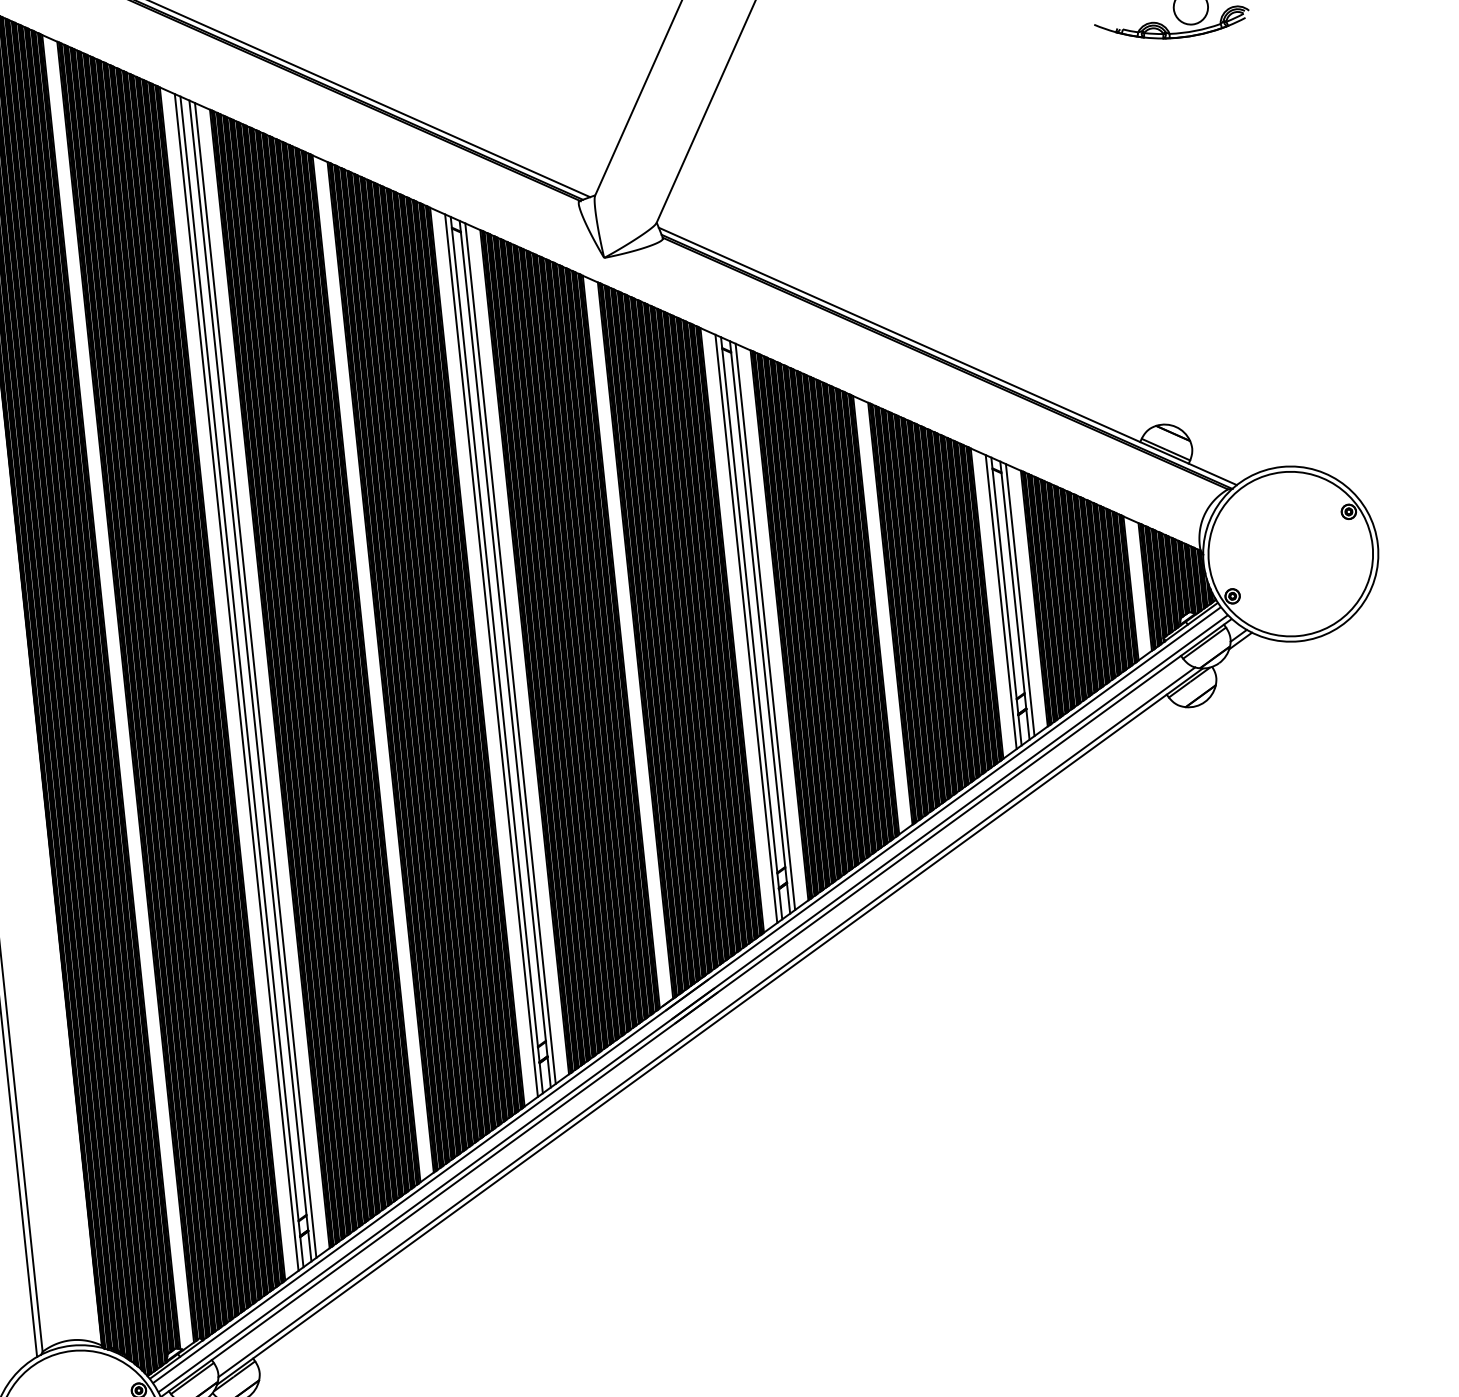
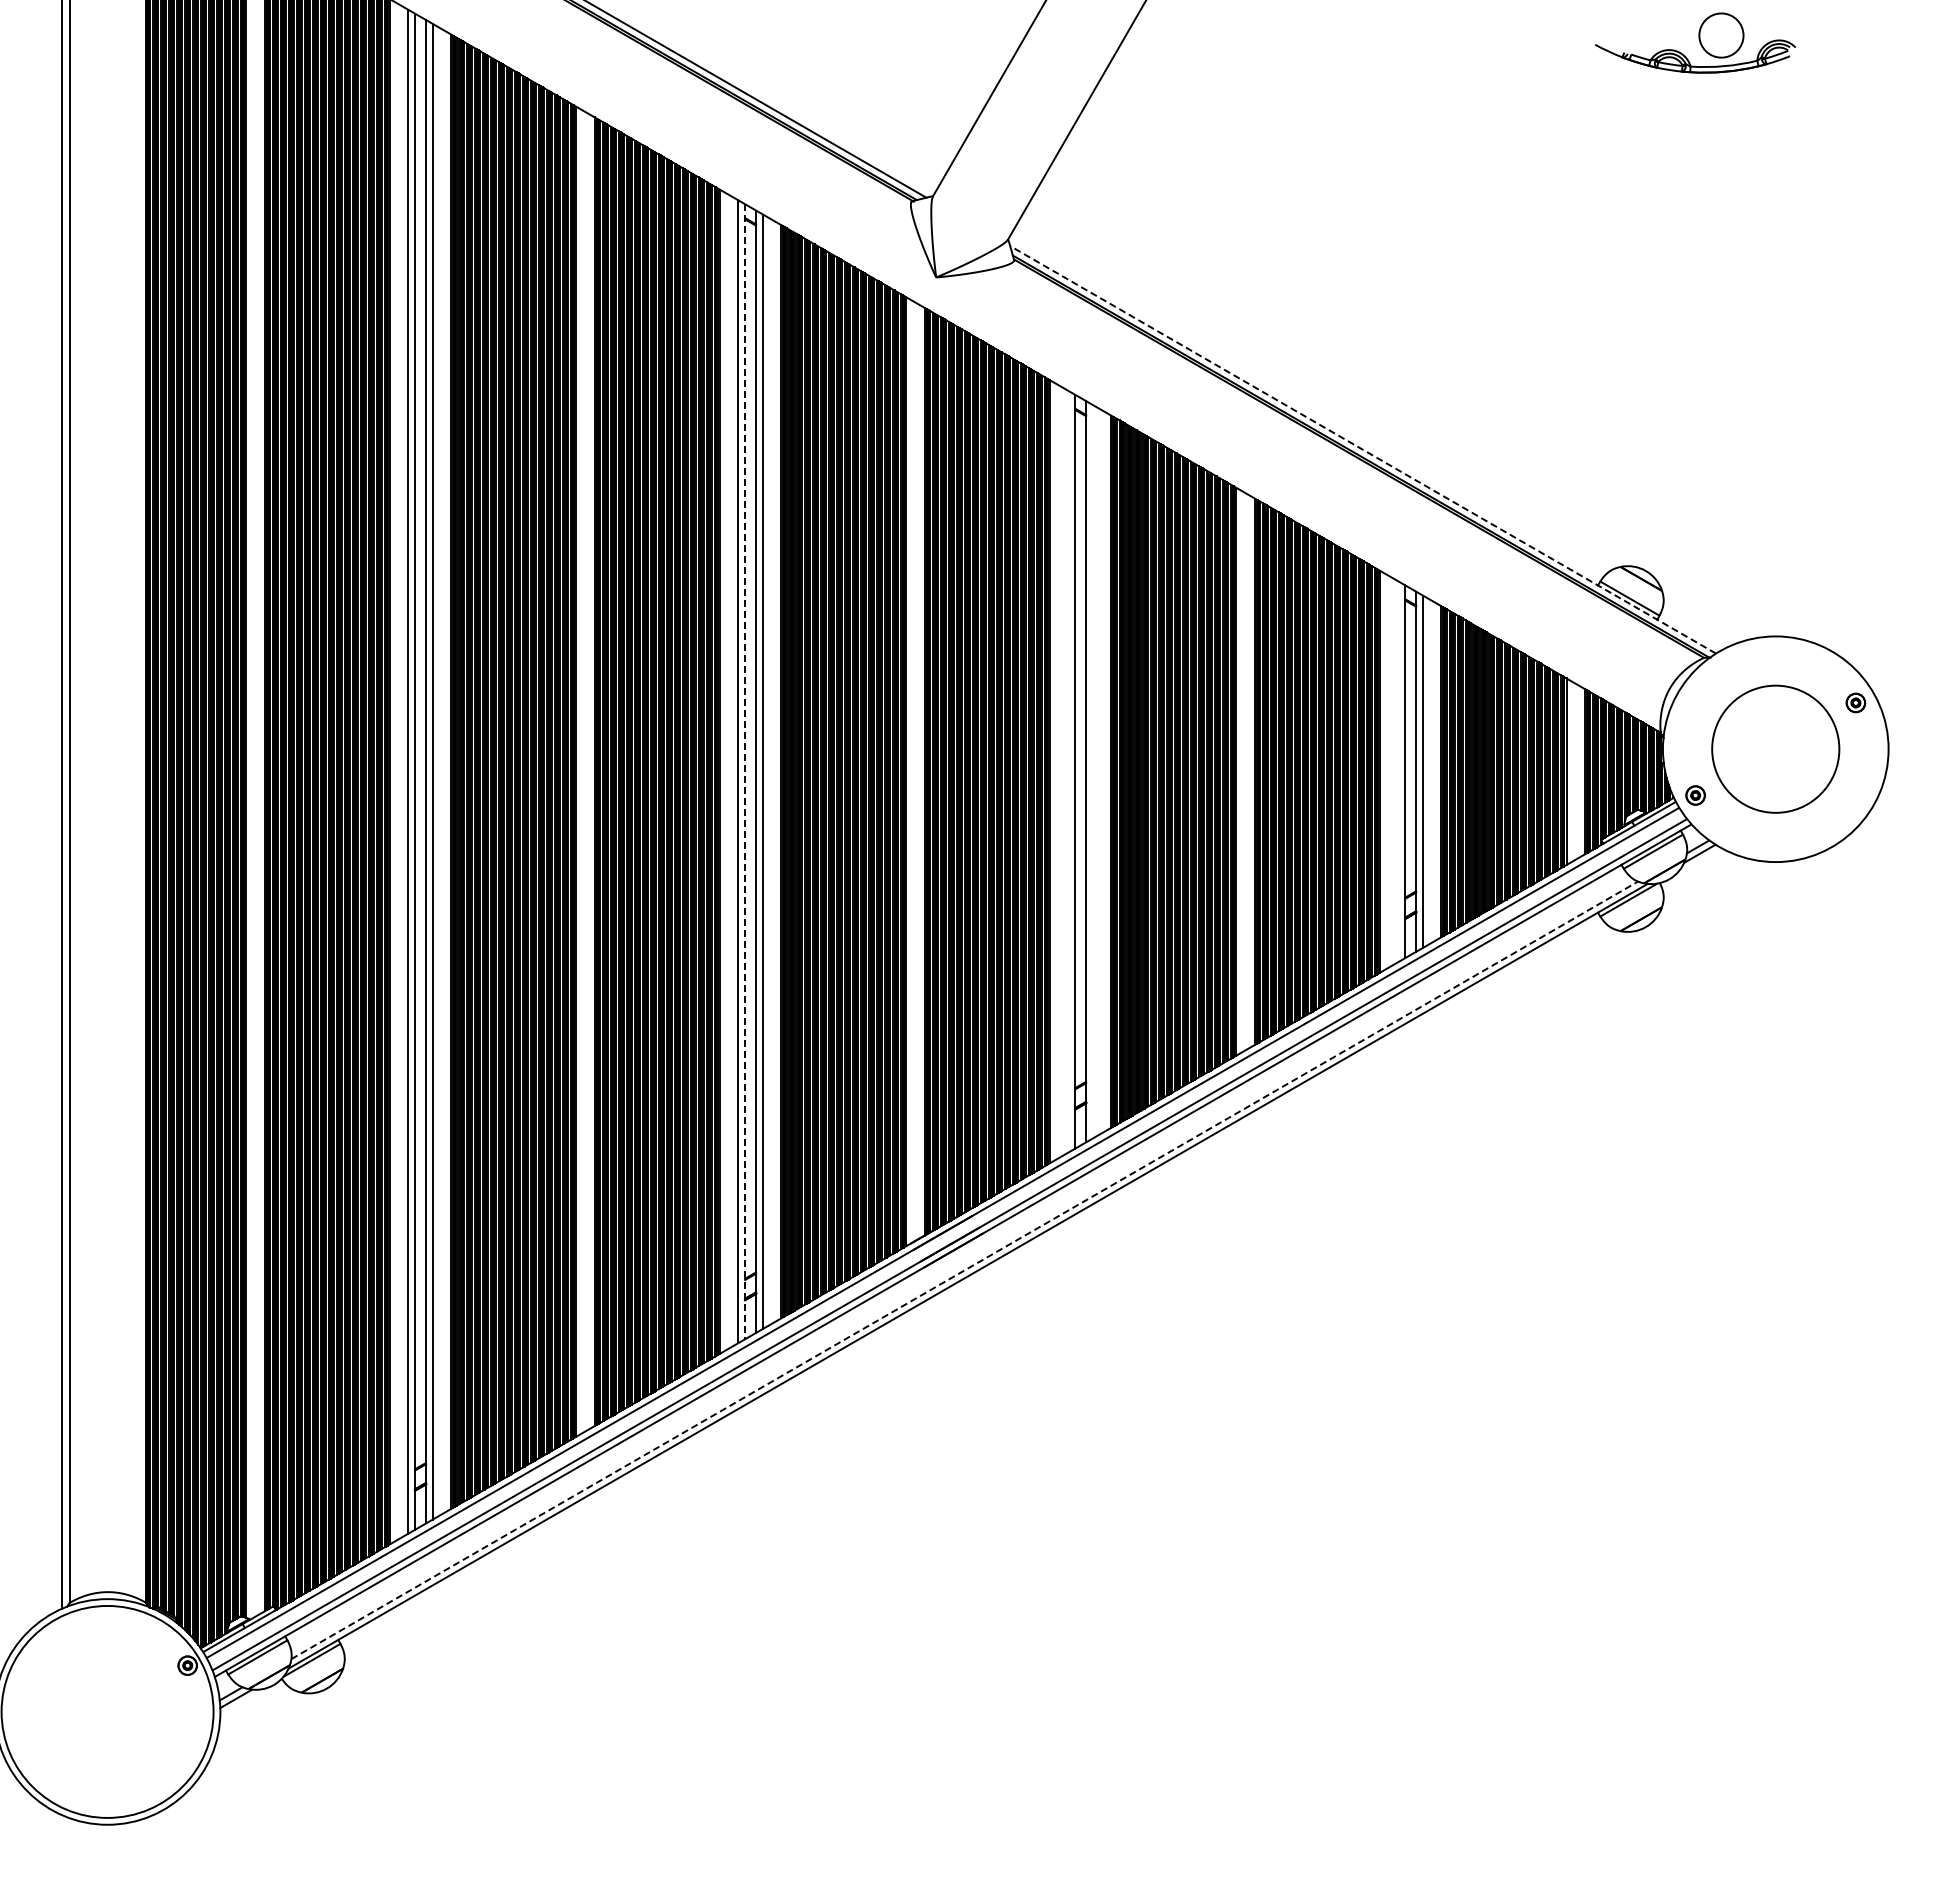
line: (948, 356) -> (1363, 449), solid -> dashed
circle: (1290, 554) -> (1775, 749), size x0.6
line: (1001, 601) -> (1398, 771), removed
line: (764, 626) -> (1092, 771), removed
line: (746, 628) -> (1068, 771), removed
line: (497, 655) -> (745, 772), solid -> dashed
line: (706, 1022) -> (964, 1270), solid -> dashed

